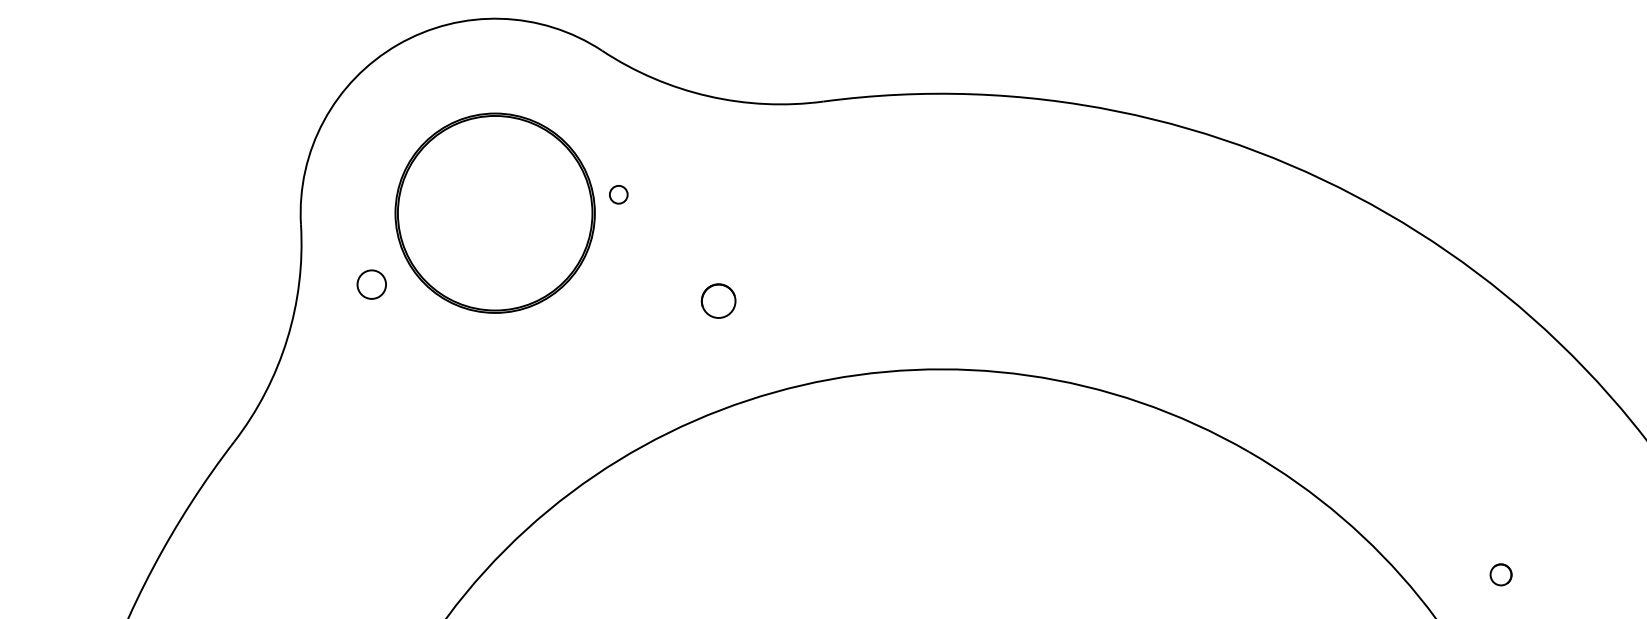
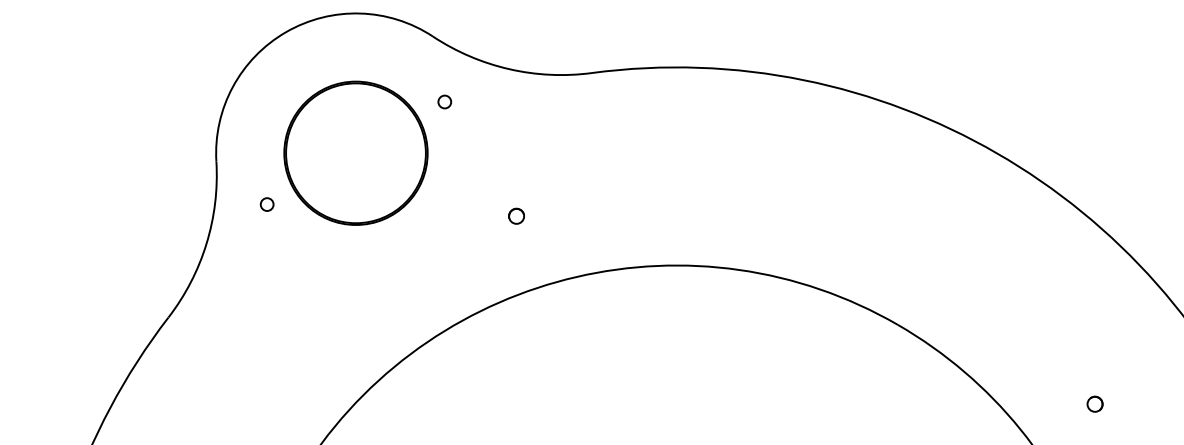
circle: (618, 194) -> (444, 101), moved
circle: (370, 284) -> (266, 204), size x0.62
circle: (718, 299) -> (516, 215), size x0.62
circle: (1500, 573) -> (1094, 403), moved

